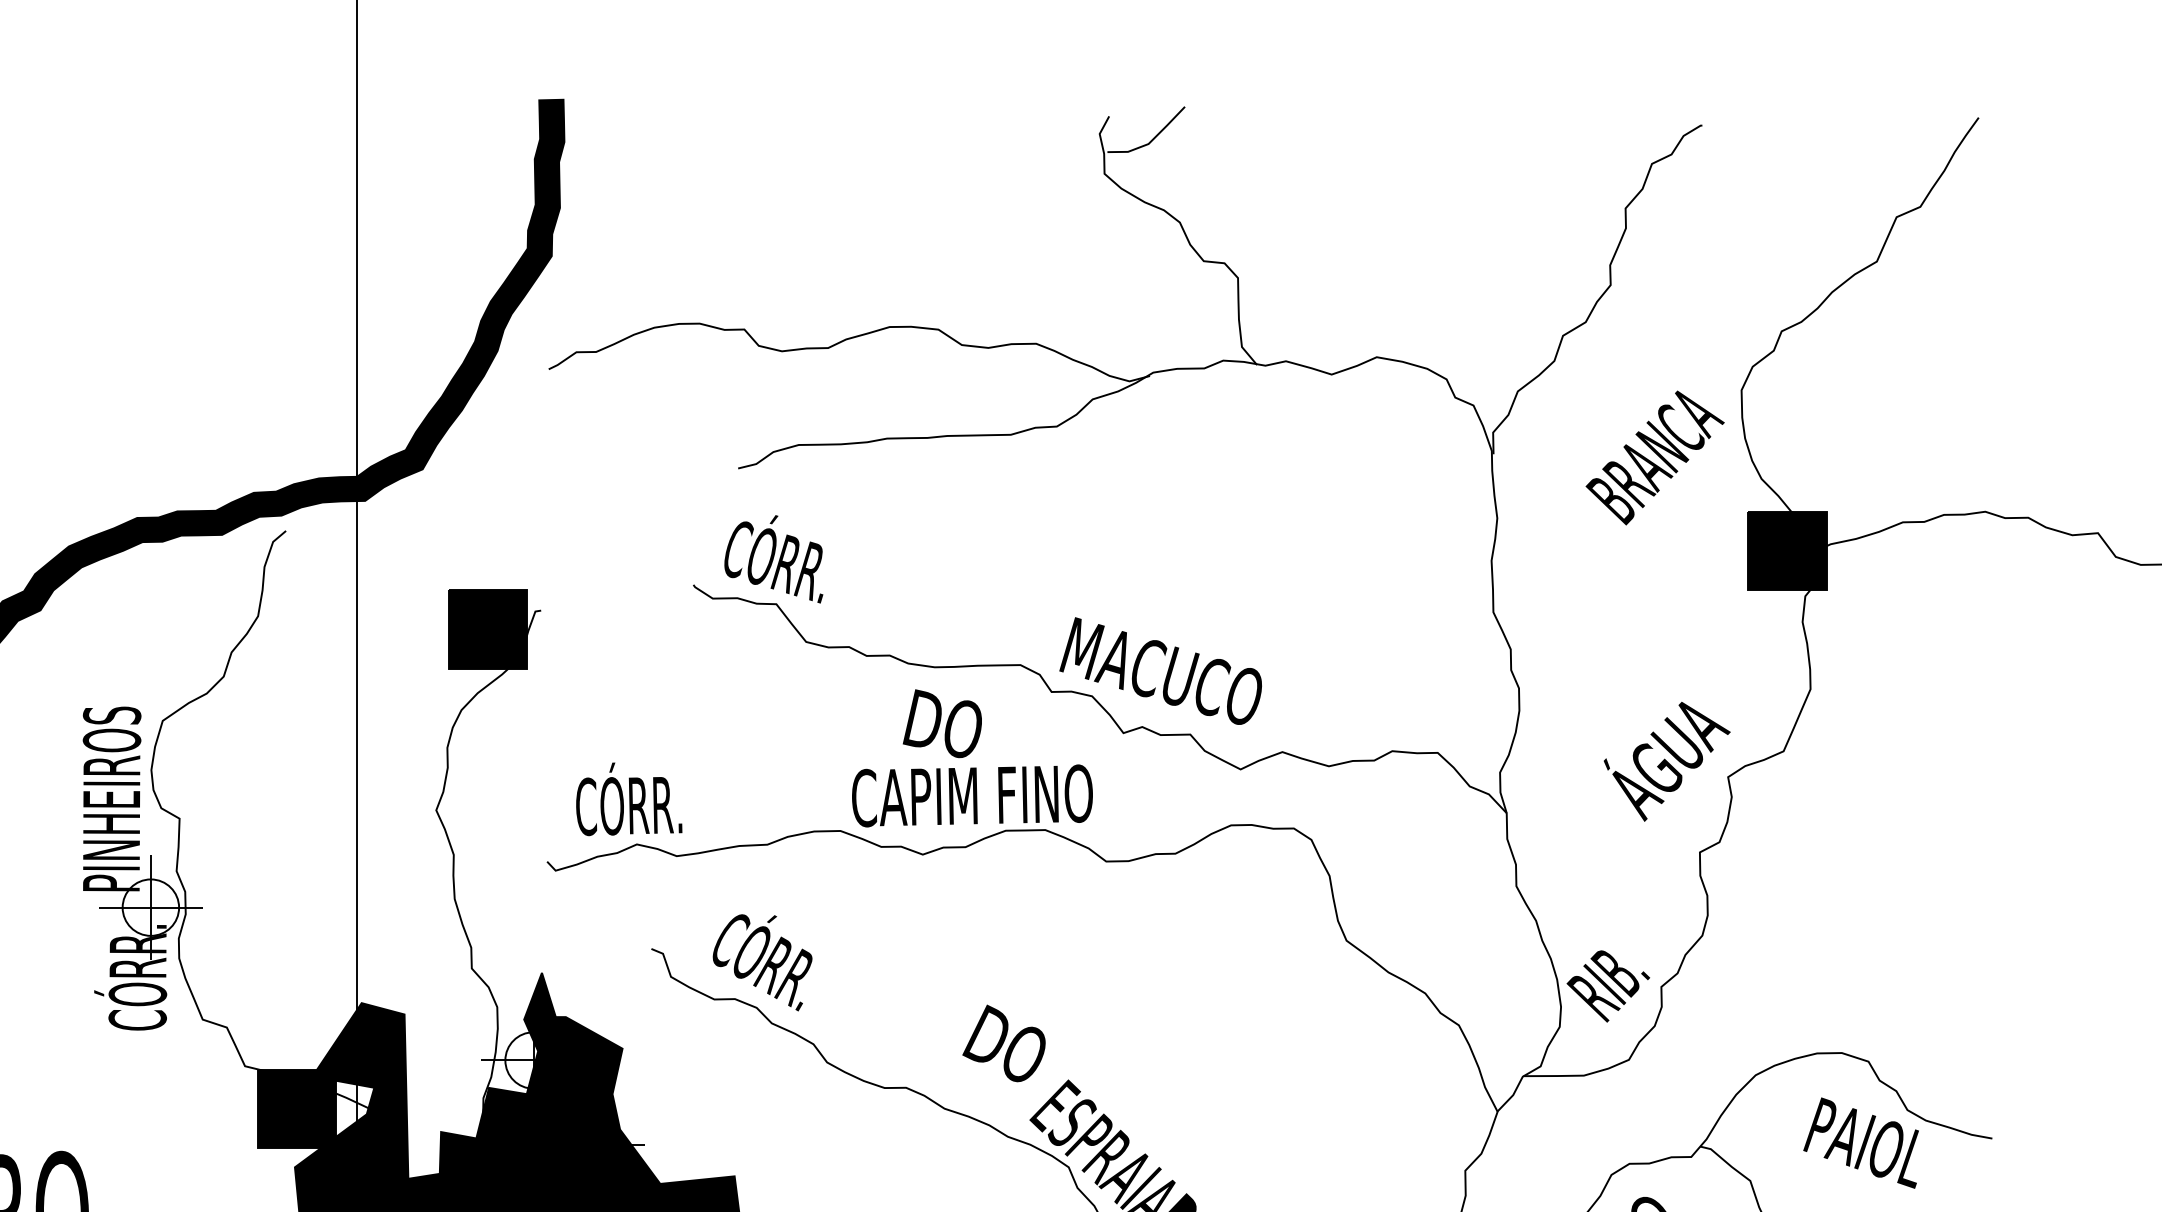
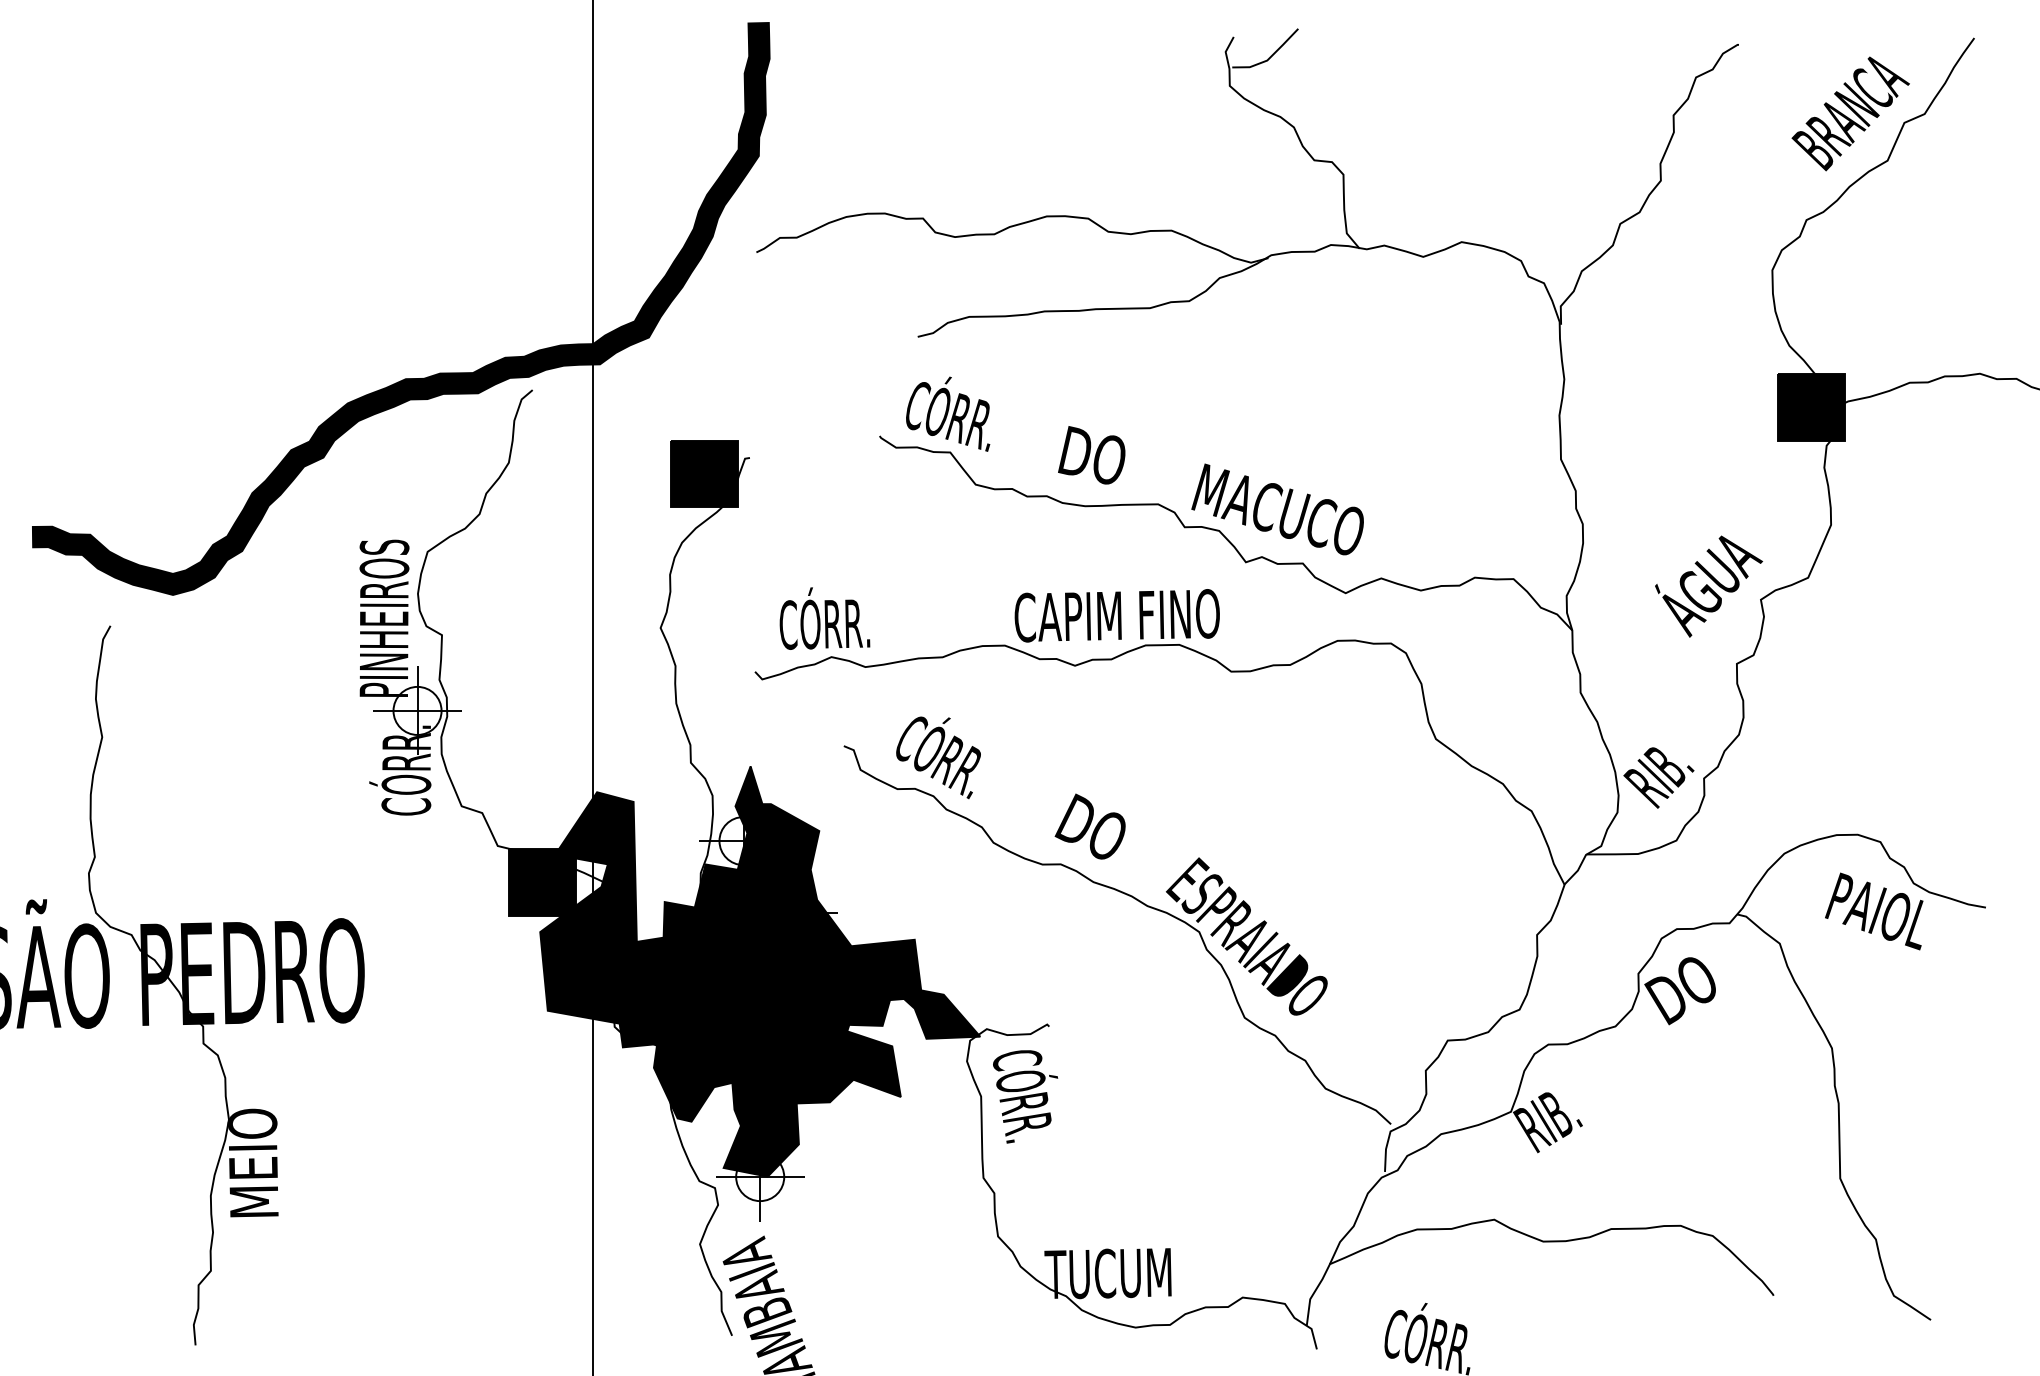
text: (1654, 457) -> (1850, 113), moved
text: (942, 723) -> (1091, 455), moved
text: (1003, 1043) -> (1089, 826), moved

